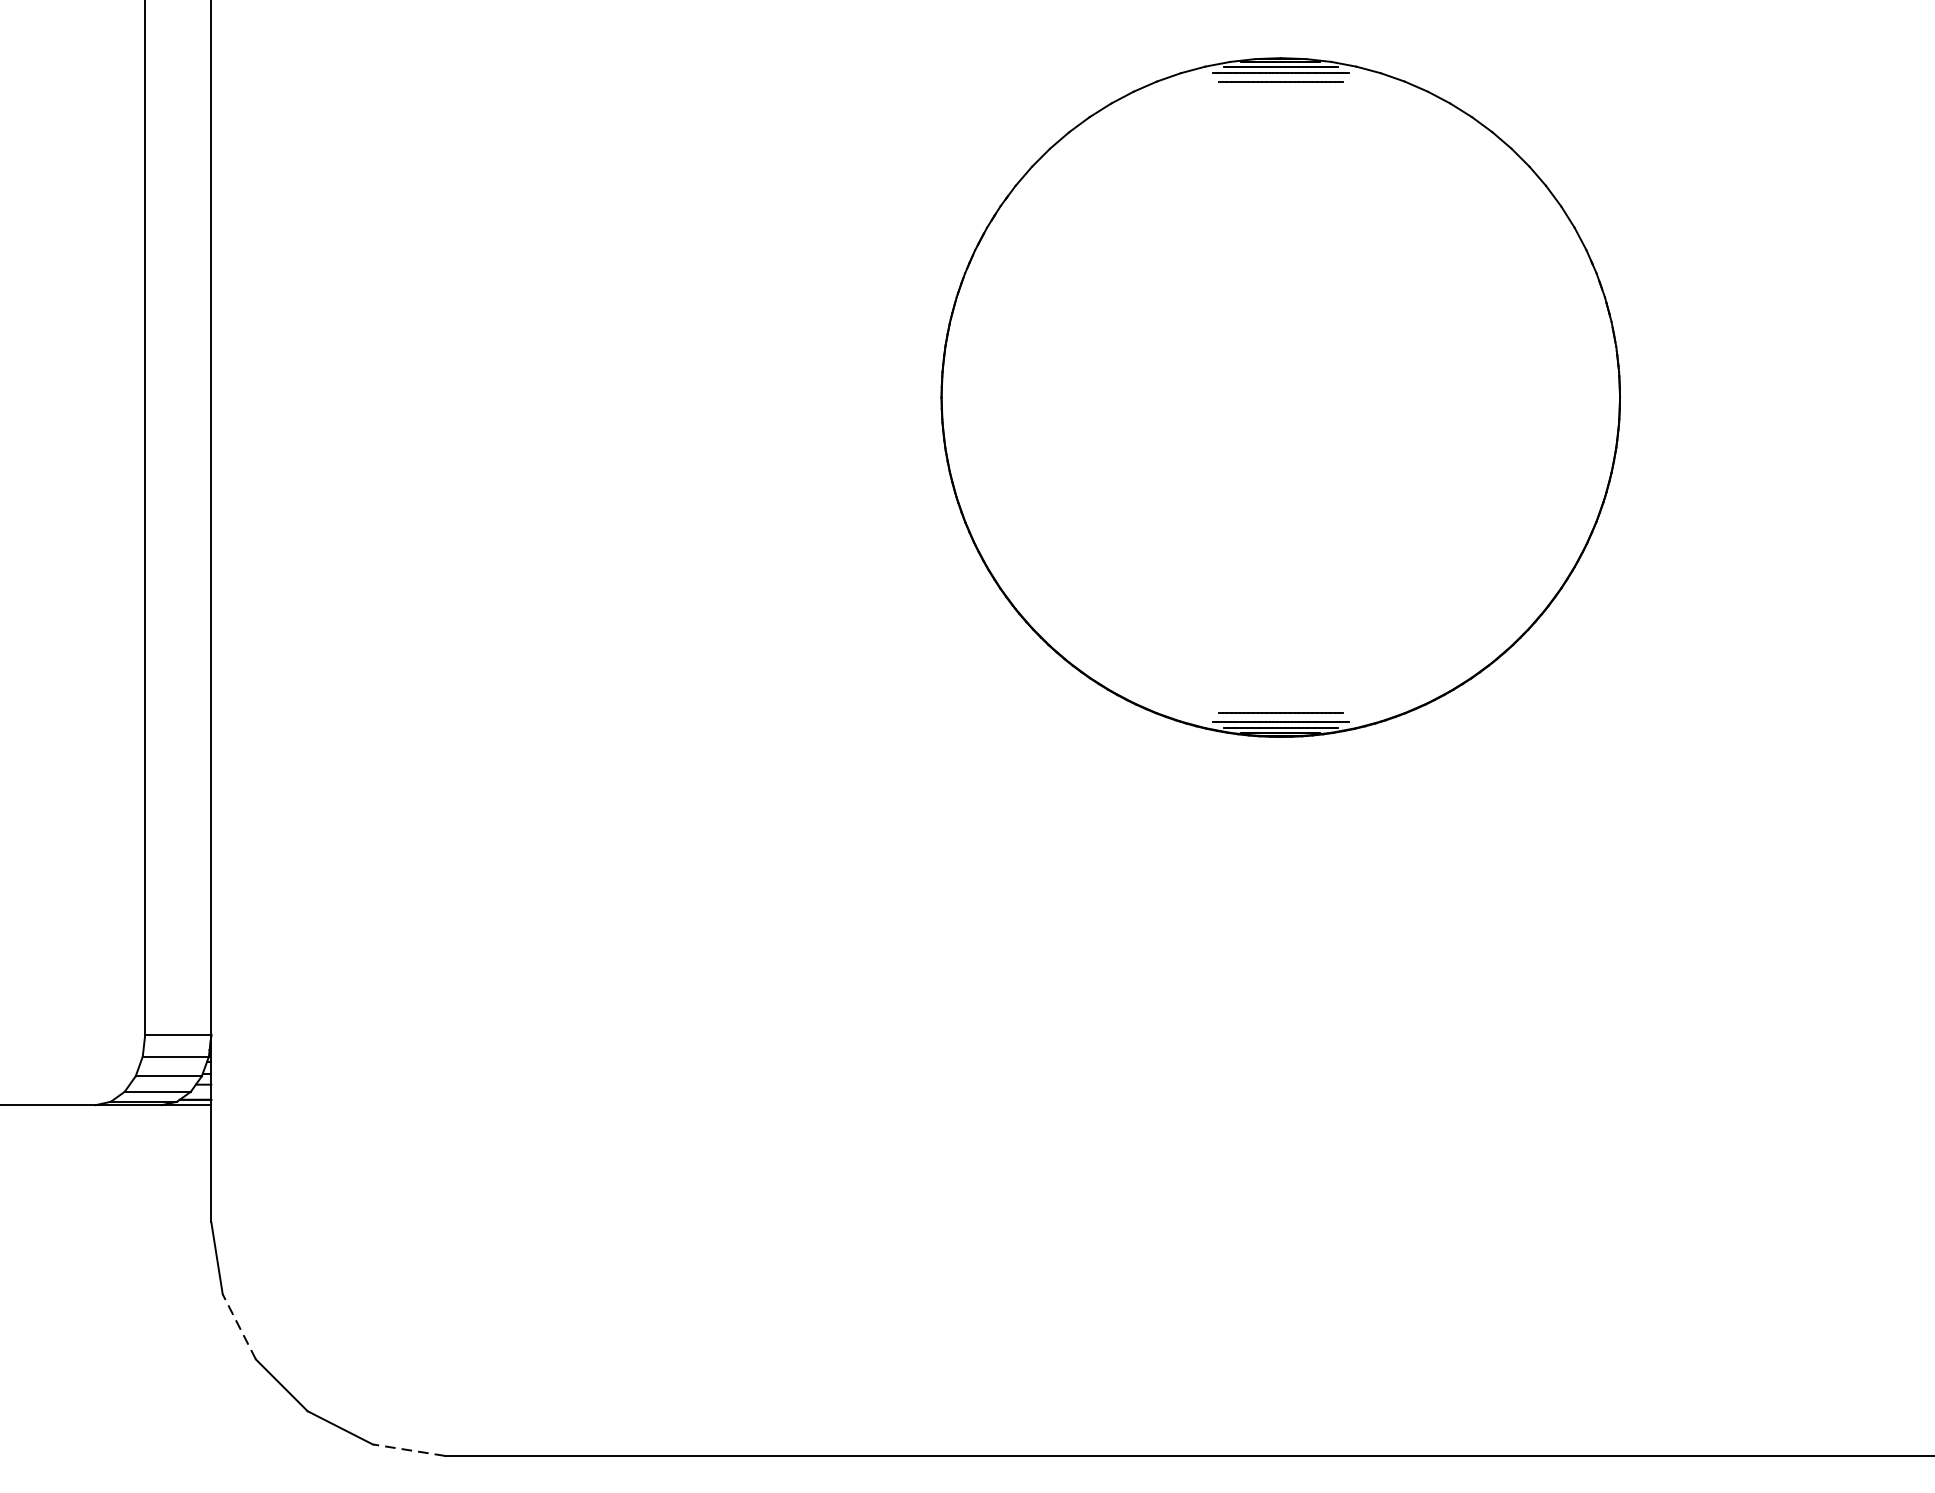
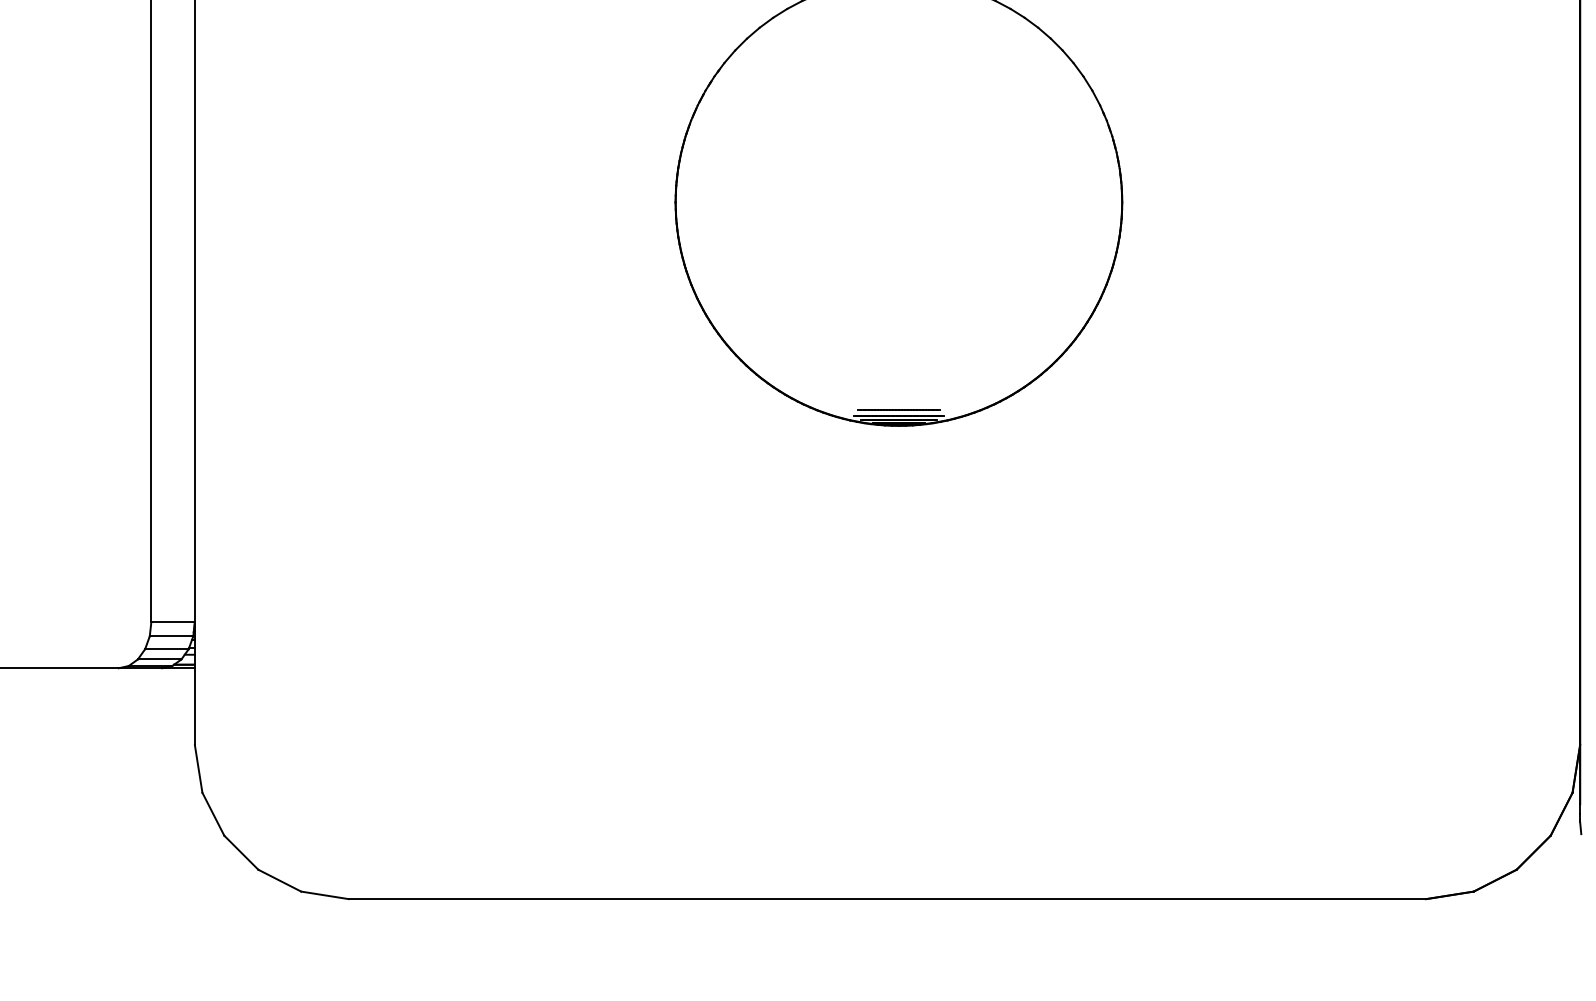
line: (239, 1325) -> (213, 813), dashed -> solid
line: (408, 1450) -> (324, 895), dashed -> solid

